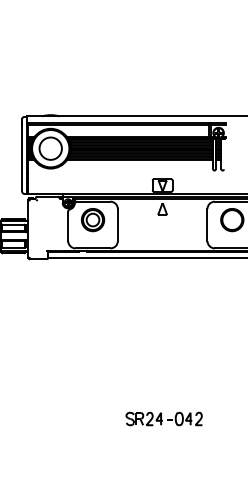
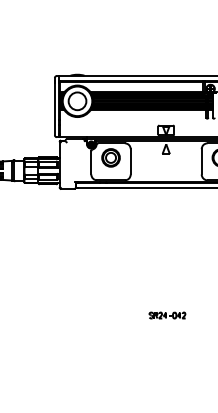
part: (164, 418) -> (167, 315), size x0.6

